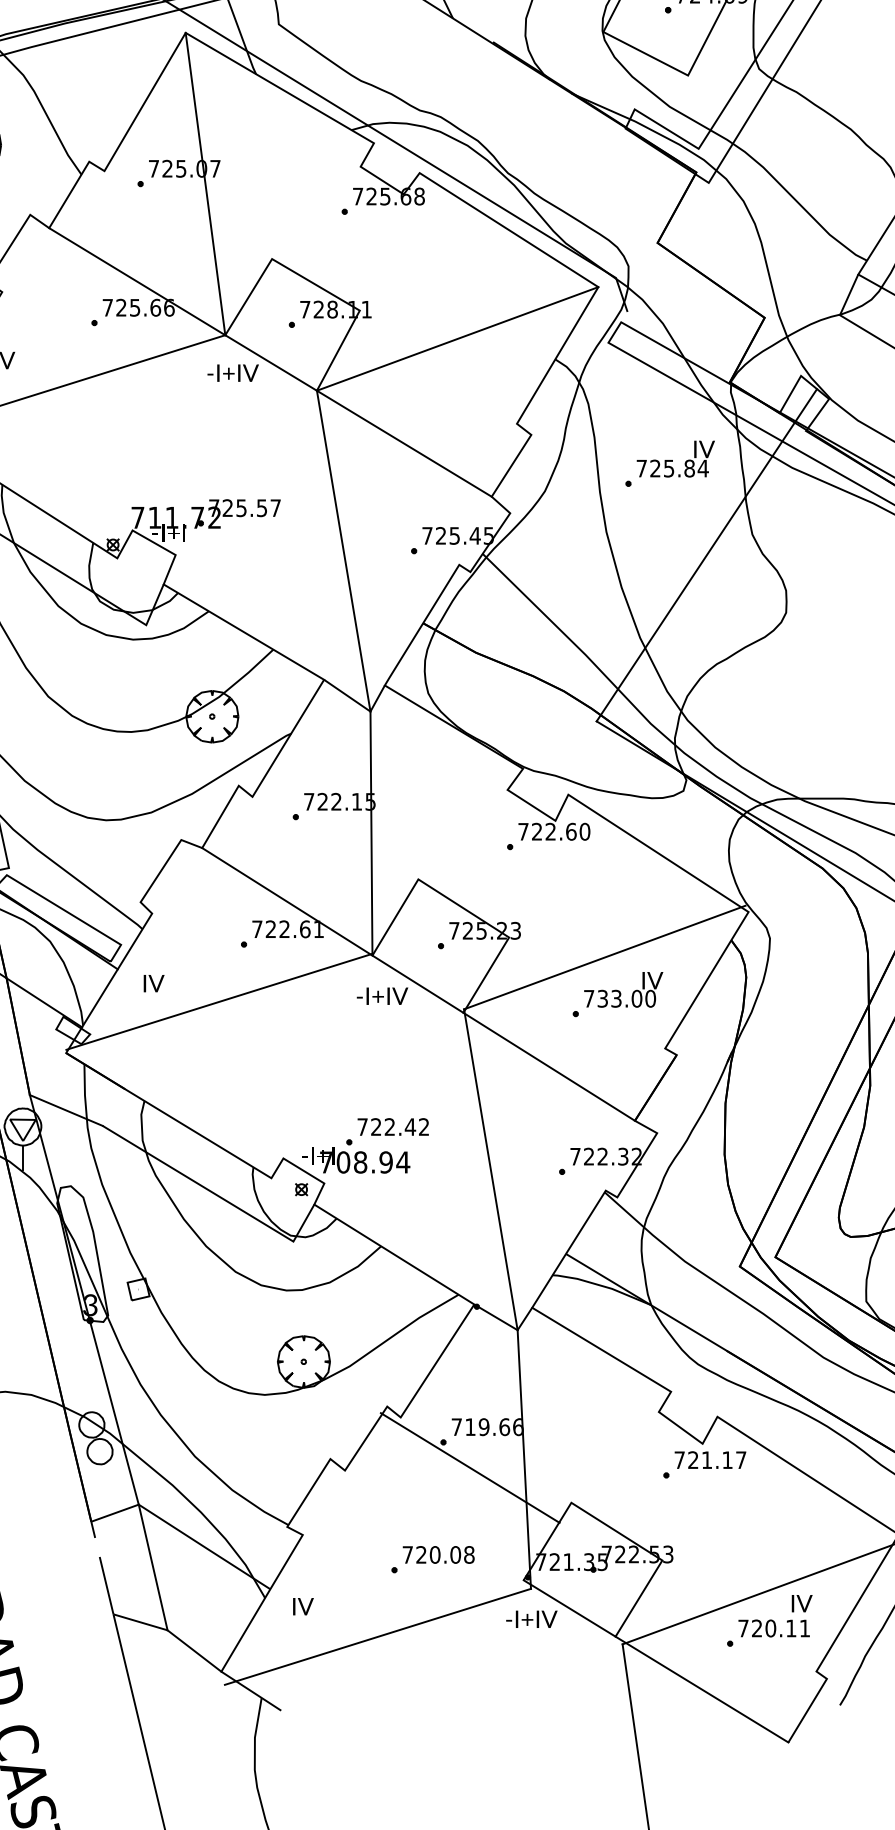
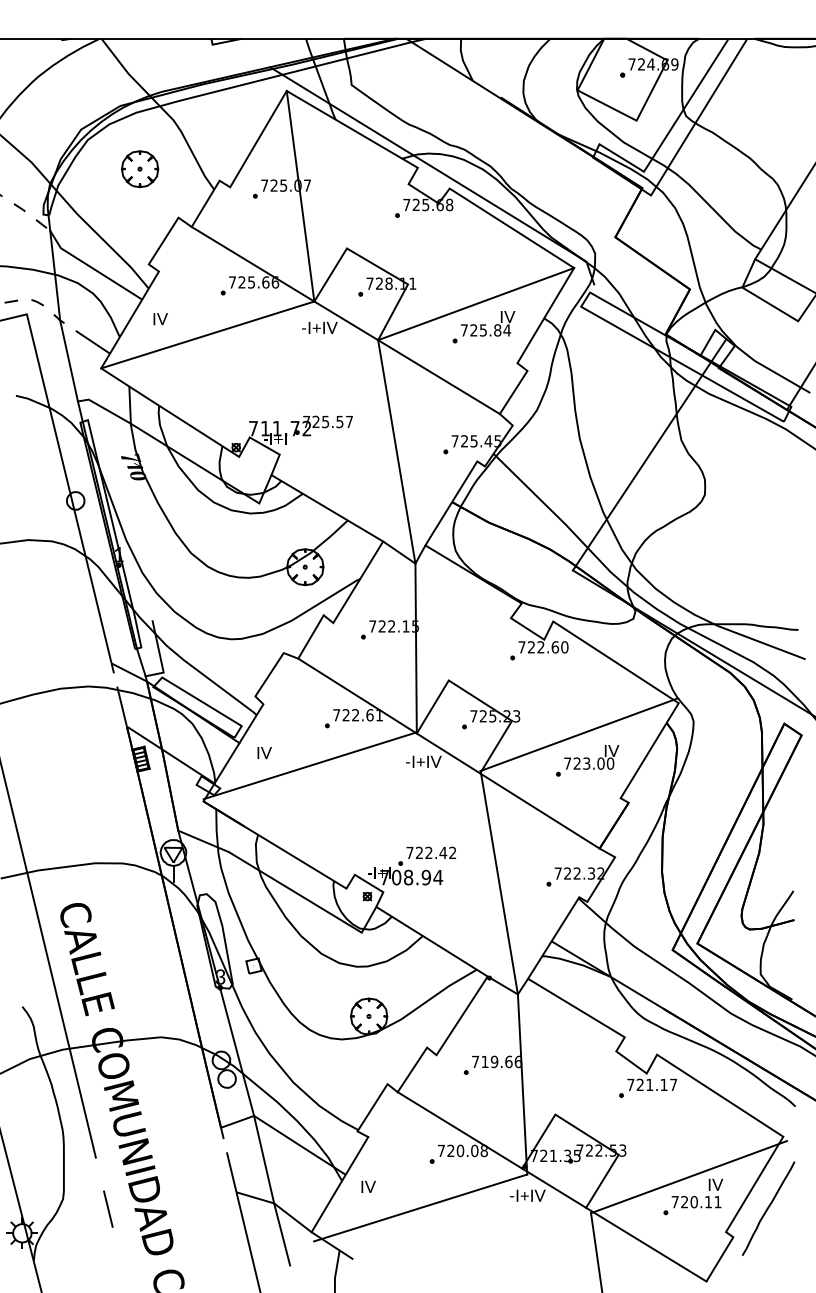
part: (669, 464) -> (483, 327), moved
text: (601, 998) -> (576, 763), 733.00 -> 723.00
line: (469, 1468) -> (459, 1130), moved
line: (179, 1674) -> (282, 1234), added

